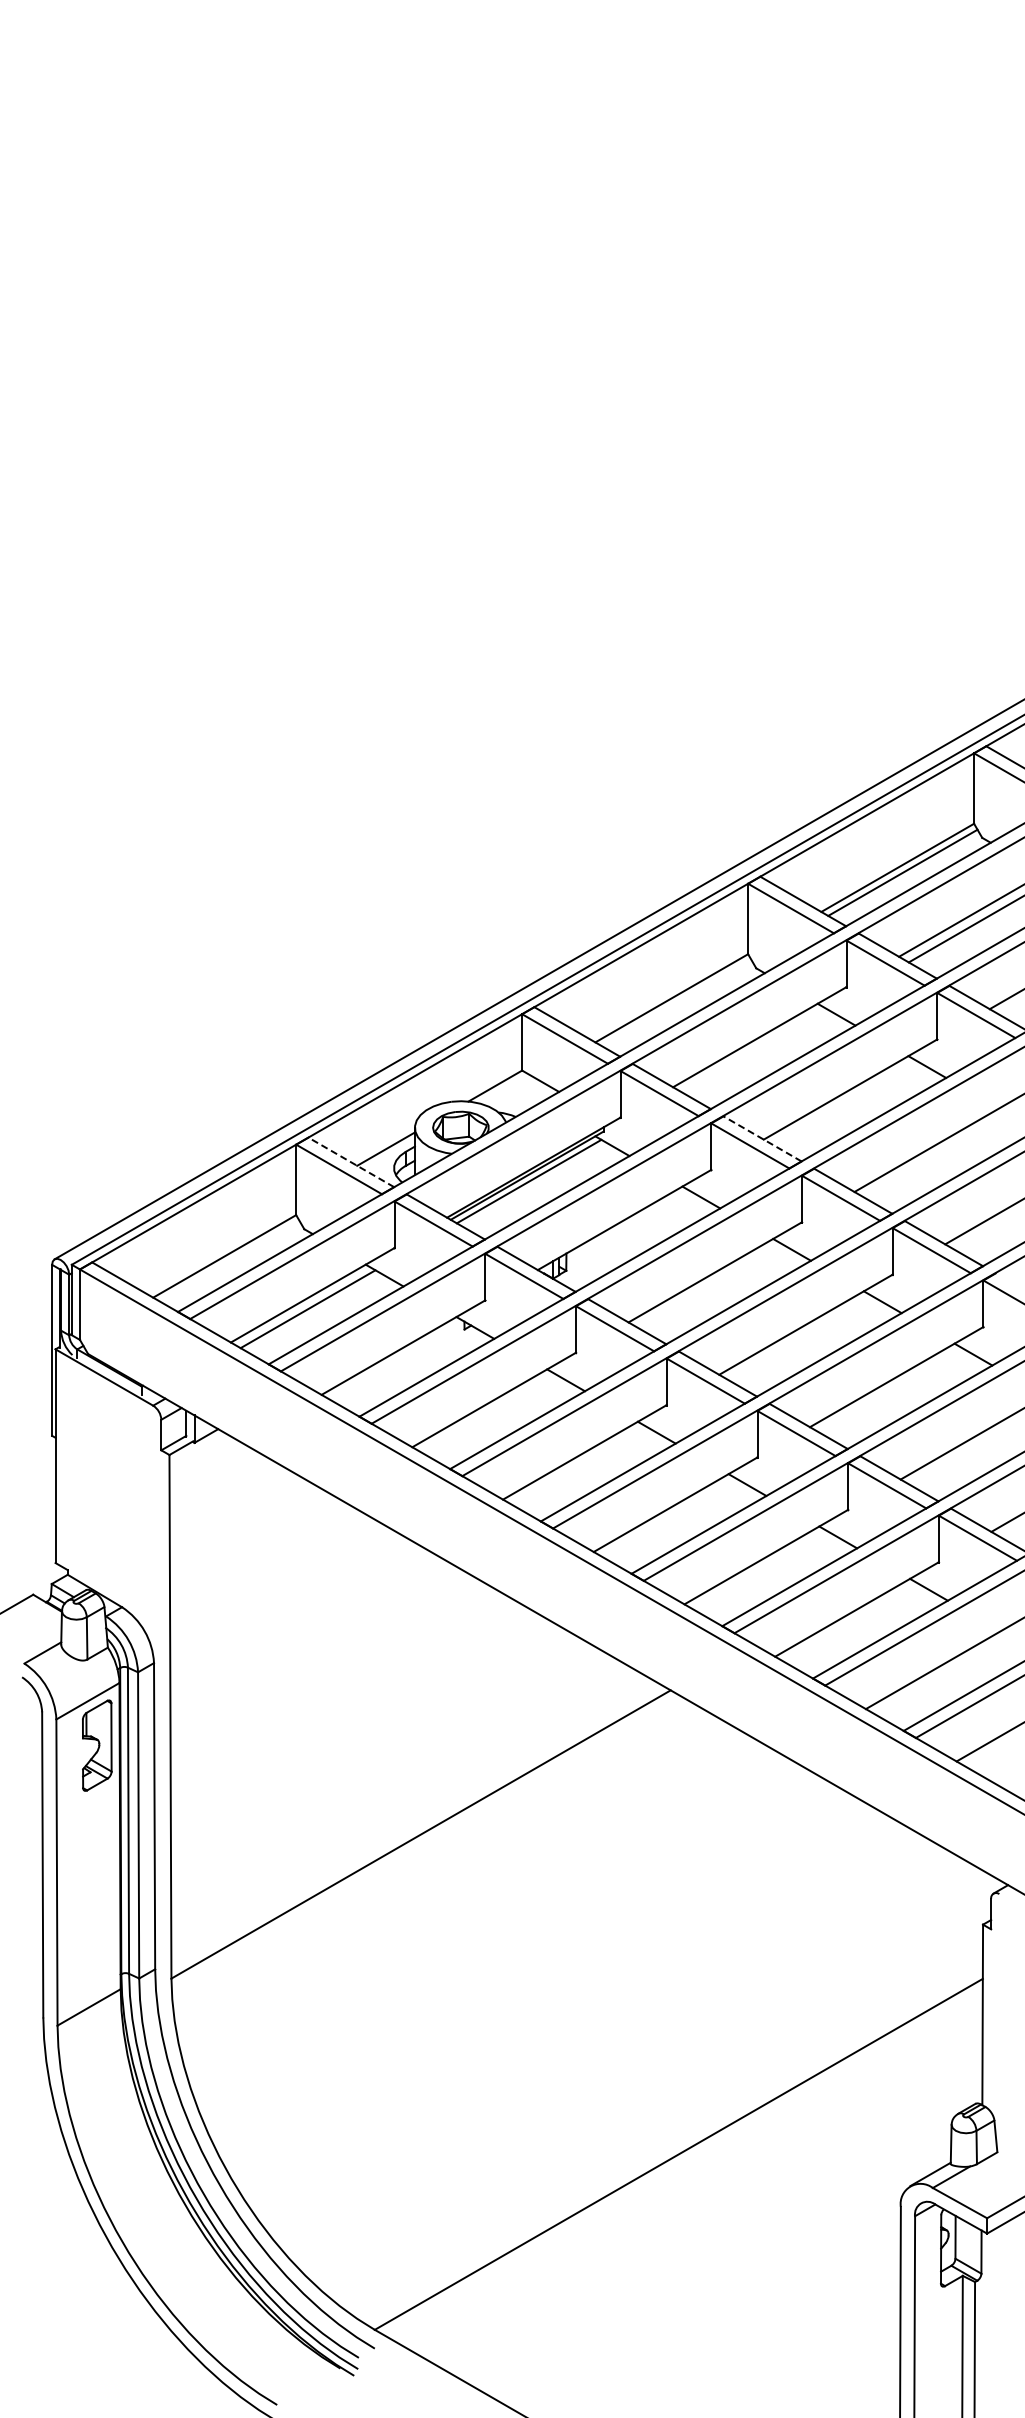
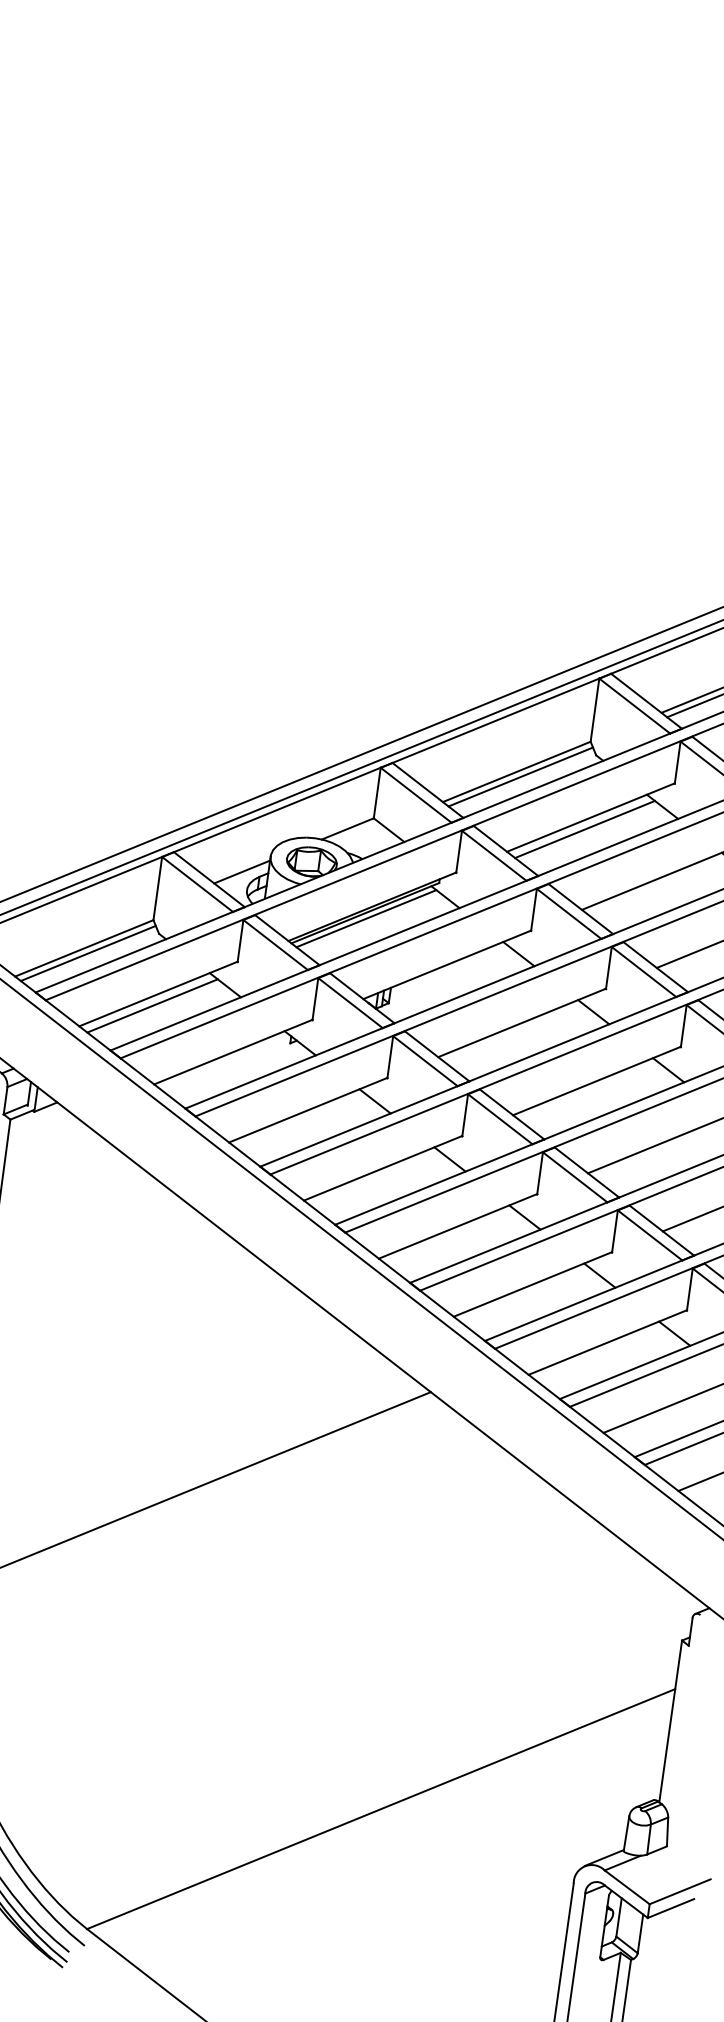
line: (676, 1003) -> (520, 777), added
line: (754, 1050) -> (584, 828), added
line: (762, 1138) -> (580, 908), dashed -> solid
line: (351, 1162) -> (209, 879), dashed -> solid
line: (229, 1261) -> (88, 953), added

